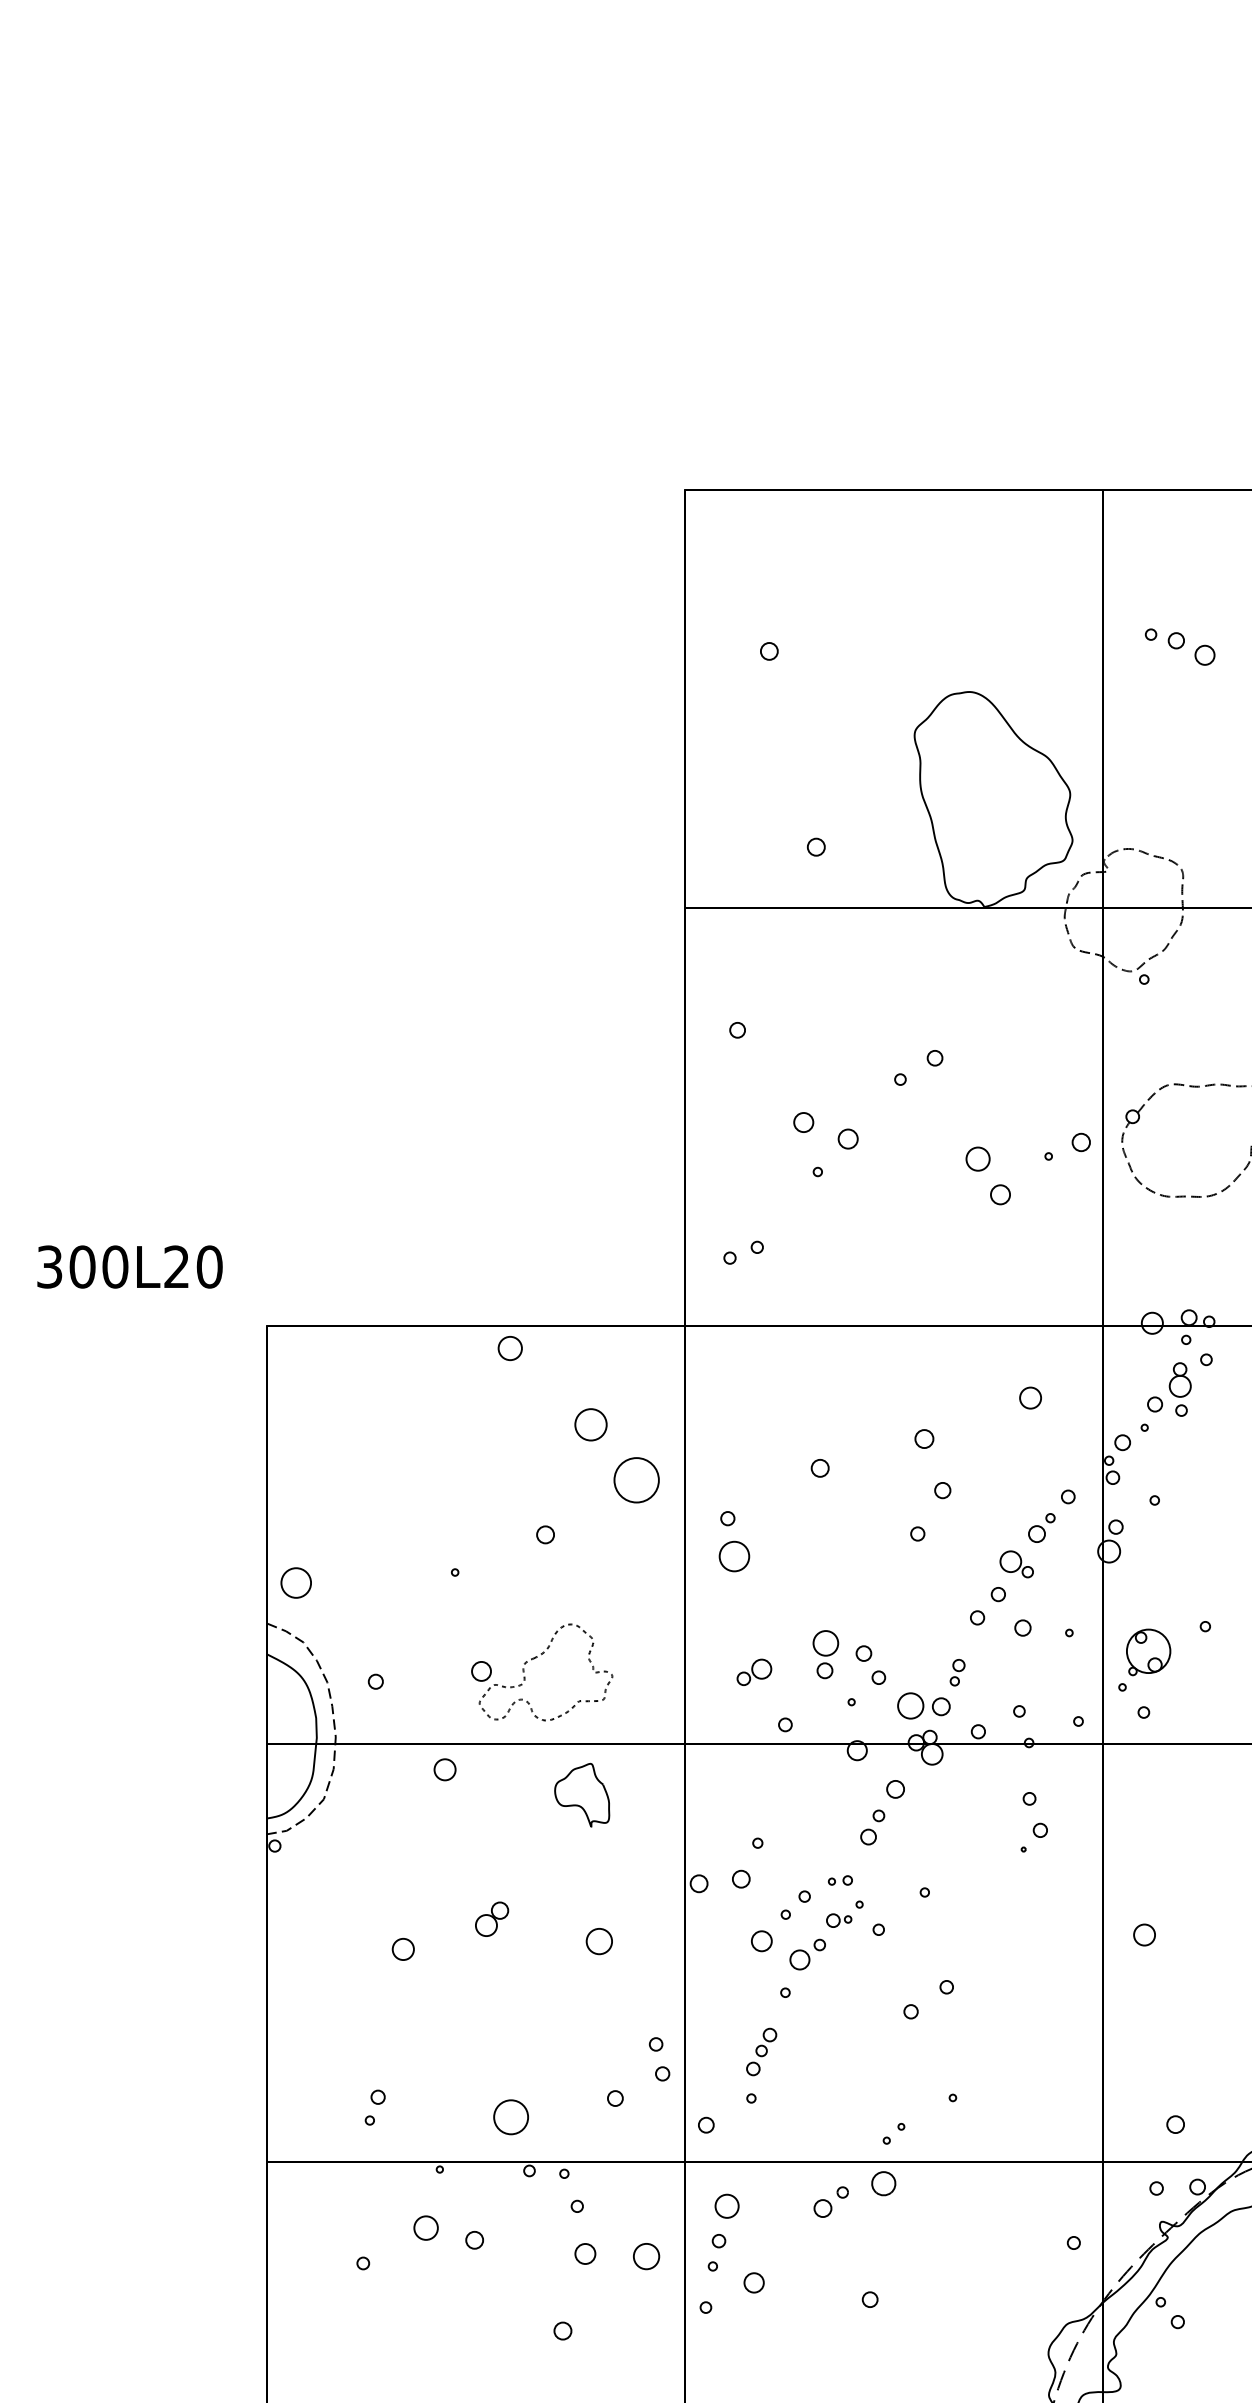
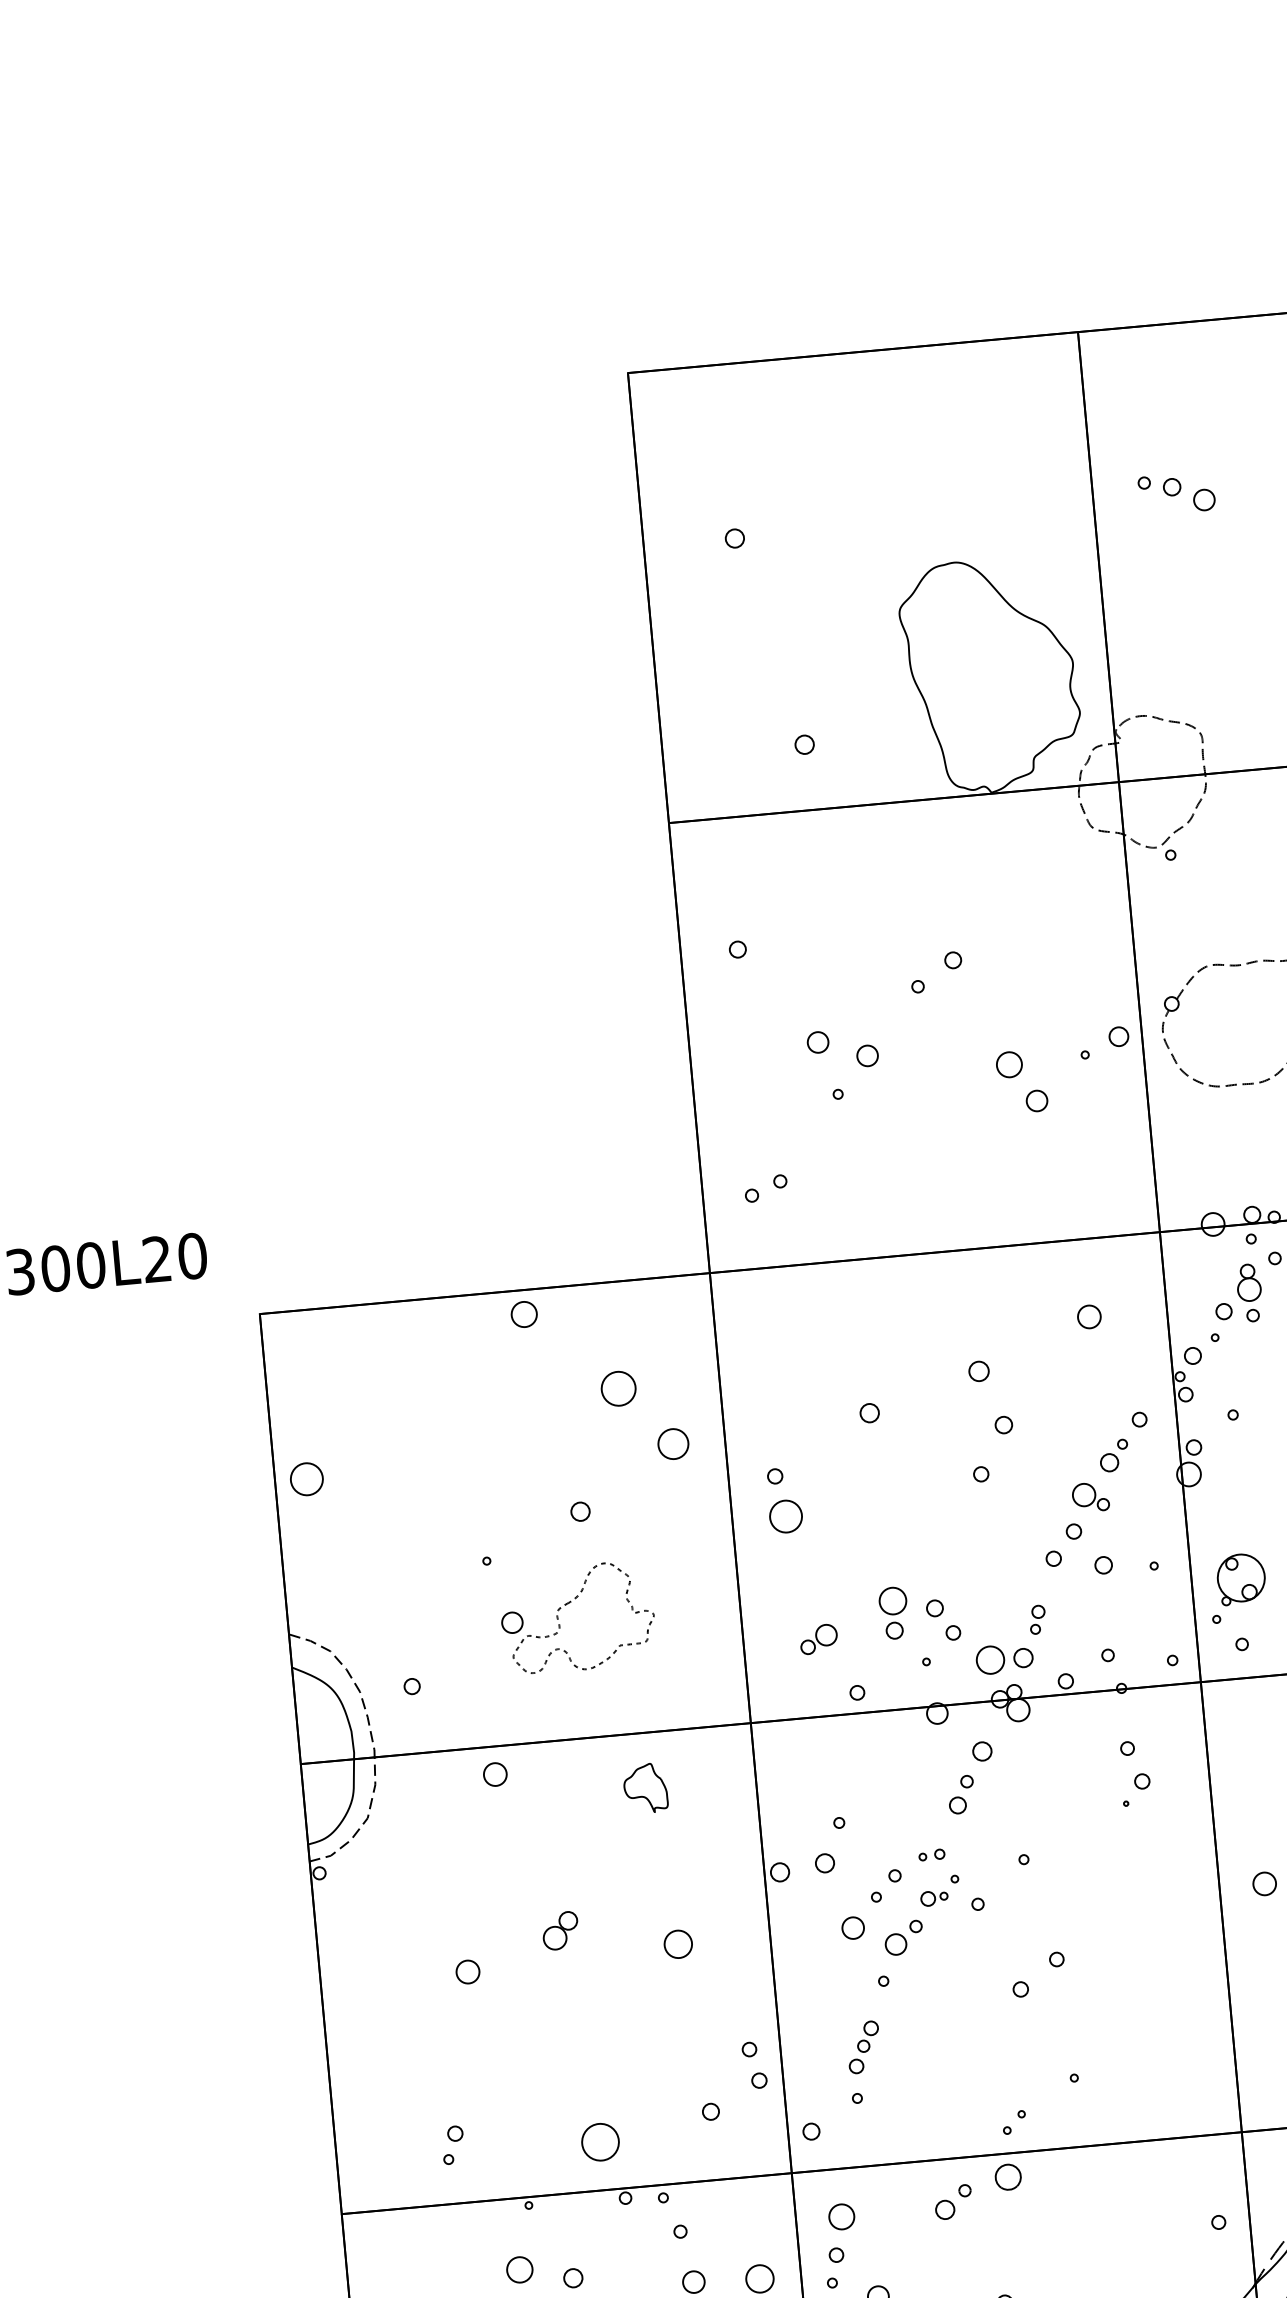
circle: (636, 1480) -> (673, 1444), size x0.62
circle: (295, 1582) -> (306, 1478), moved
part: (536, 1658) -> (570, 1603), moved
part: (582, 1795) -> (645, 1788), size x0.71

